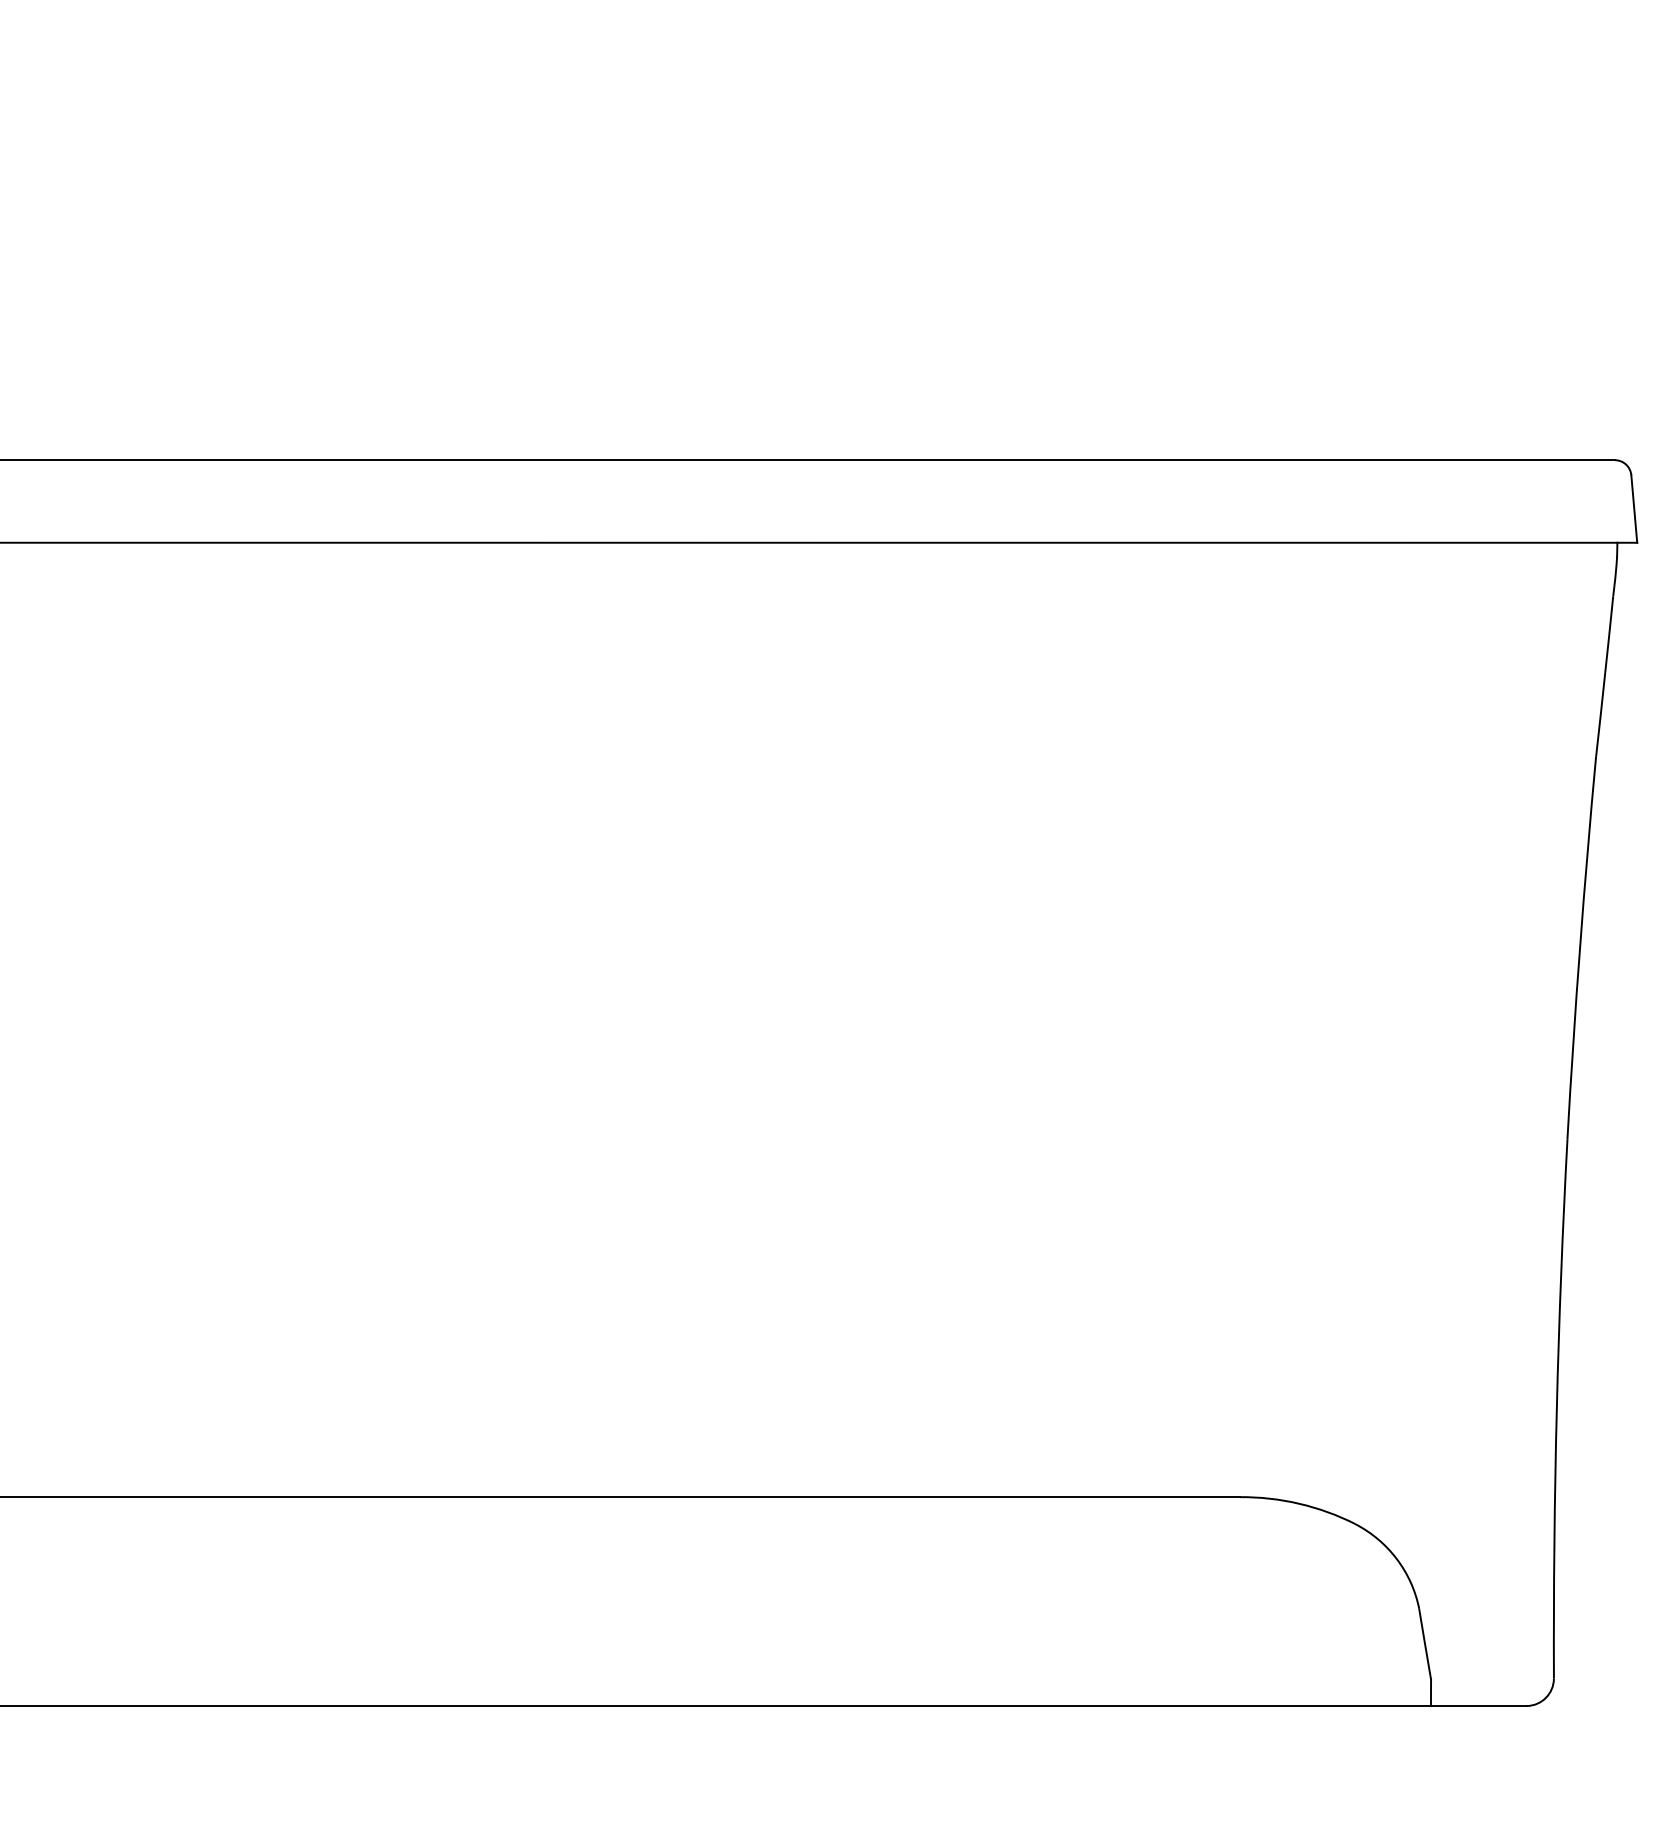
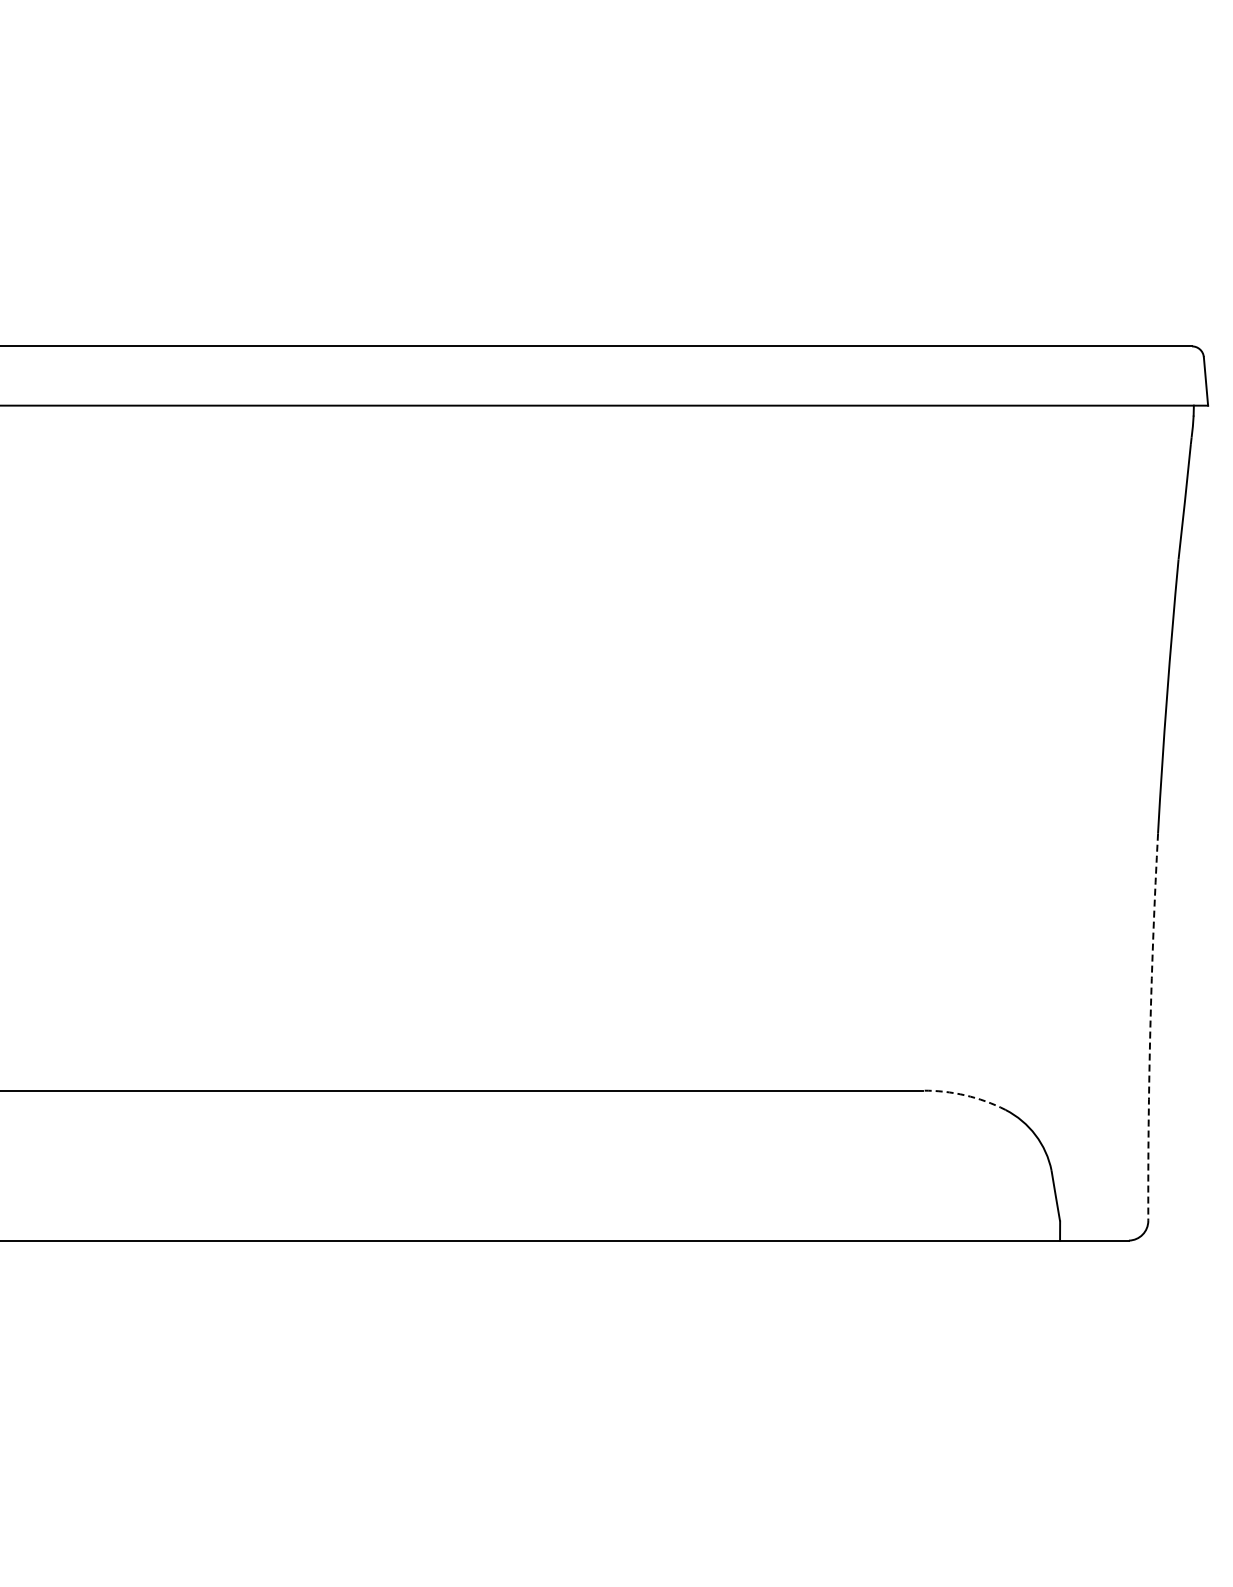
arc: (1556, 1409) -> (1150, 1027), solid -> dashed
arc: (1299, 1503) -> (965, 1095), solid -> dashed

